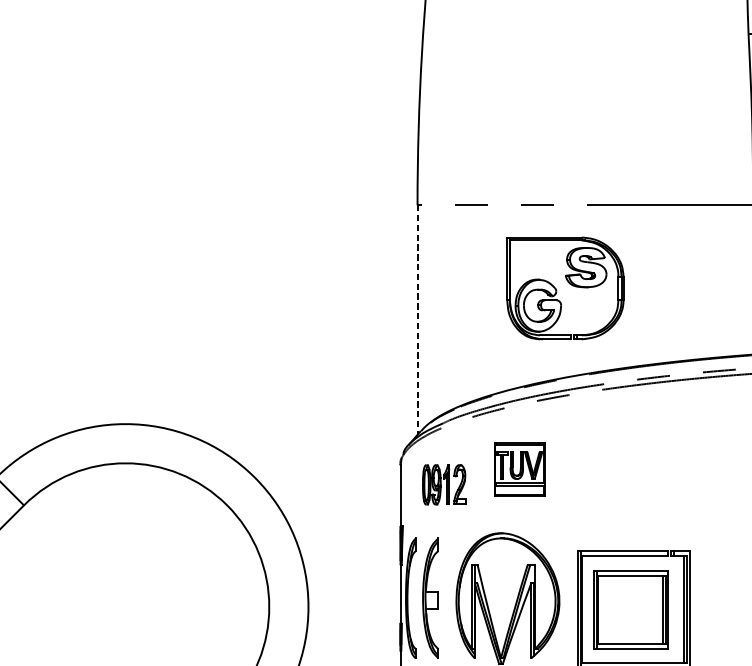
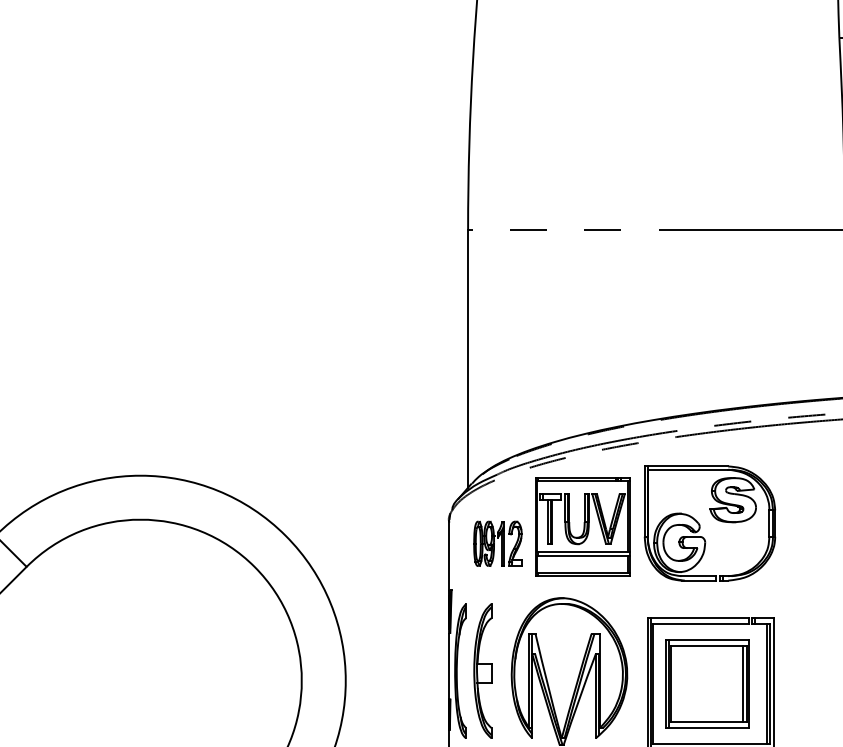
part: (569, 283) -> (714, 518), moved
line: (417, 319) -> (468, 358), dashed -> solid
part: (519, 469) -> (582, 526), size x1.67

